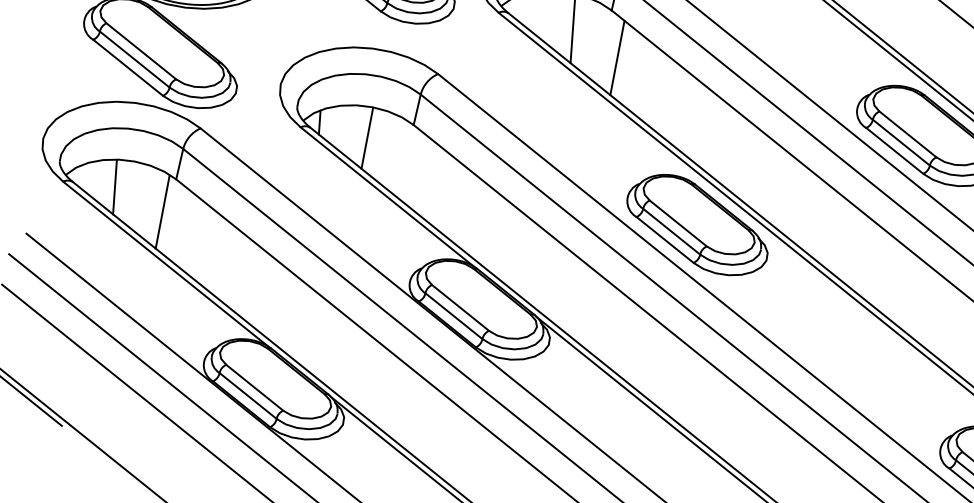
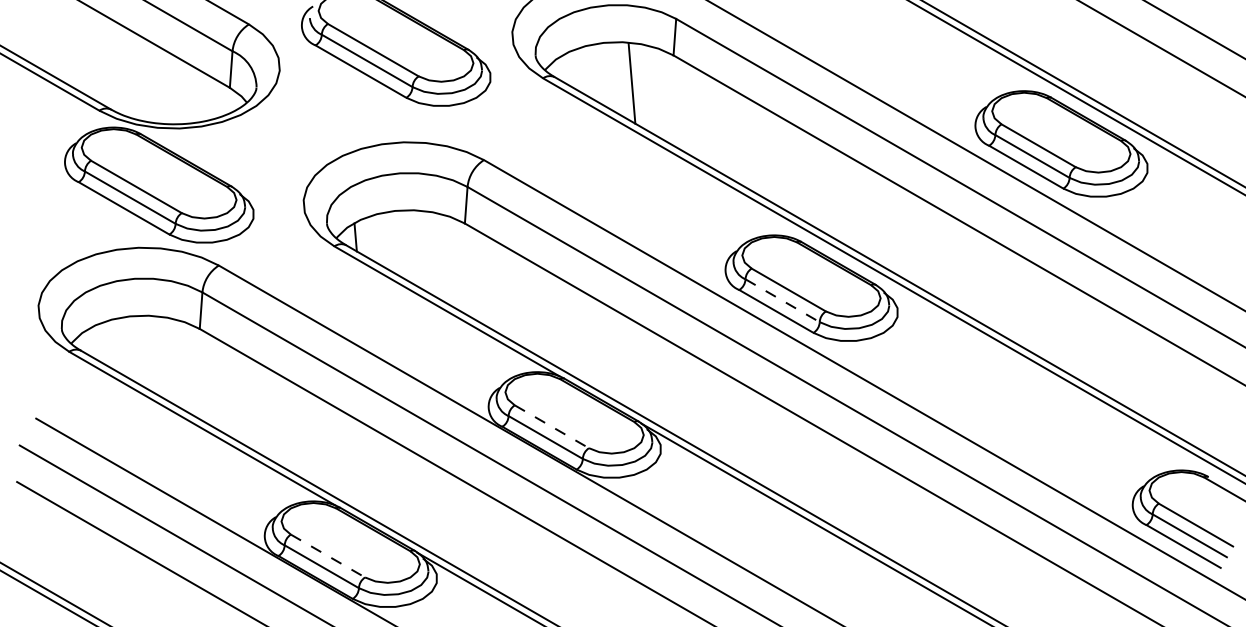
line: (617, 58) -> (688, 109), removed
line: (367, 137) -> (413, 246), removed
line: (114, 186) -> (129, 348), removed
line: (162, 211) -> (189, 368), removed
line: (671, 231) -> (782, 300), solid -> dashed
line: (460, 307) -> (551, 426), solid -> dashed
line: (255, 388) -> (328, 556), solid -> dashed

